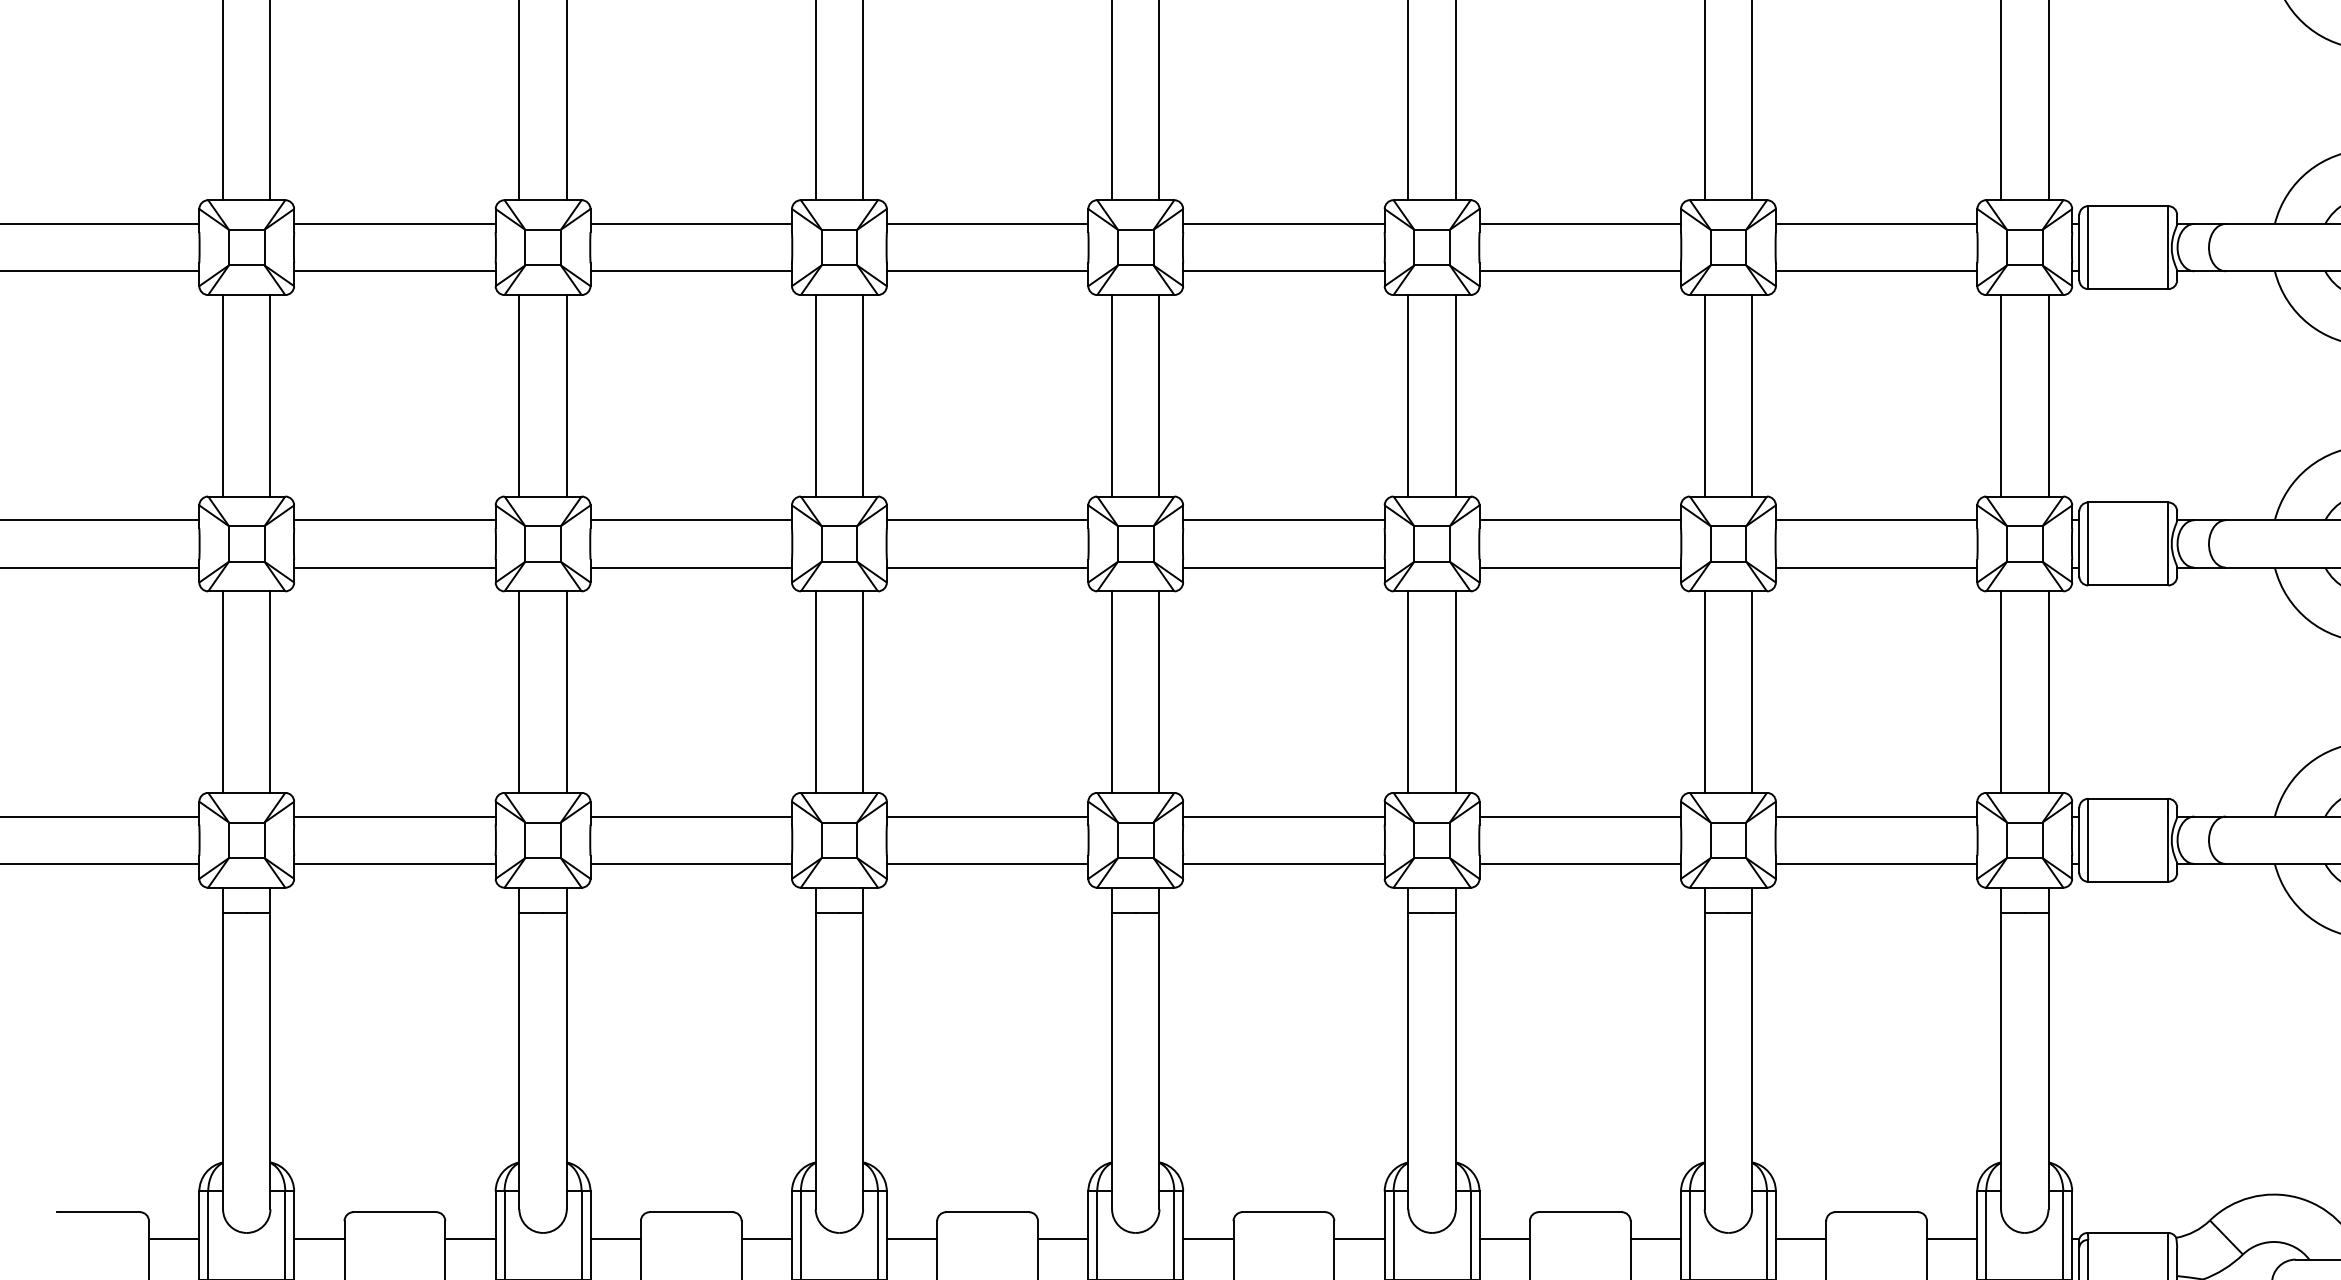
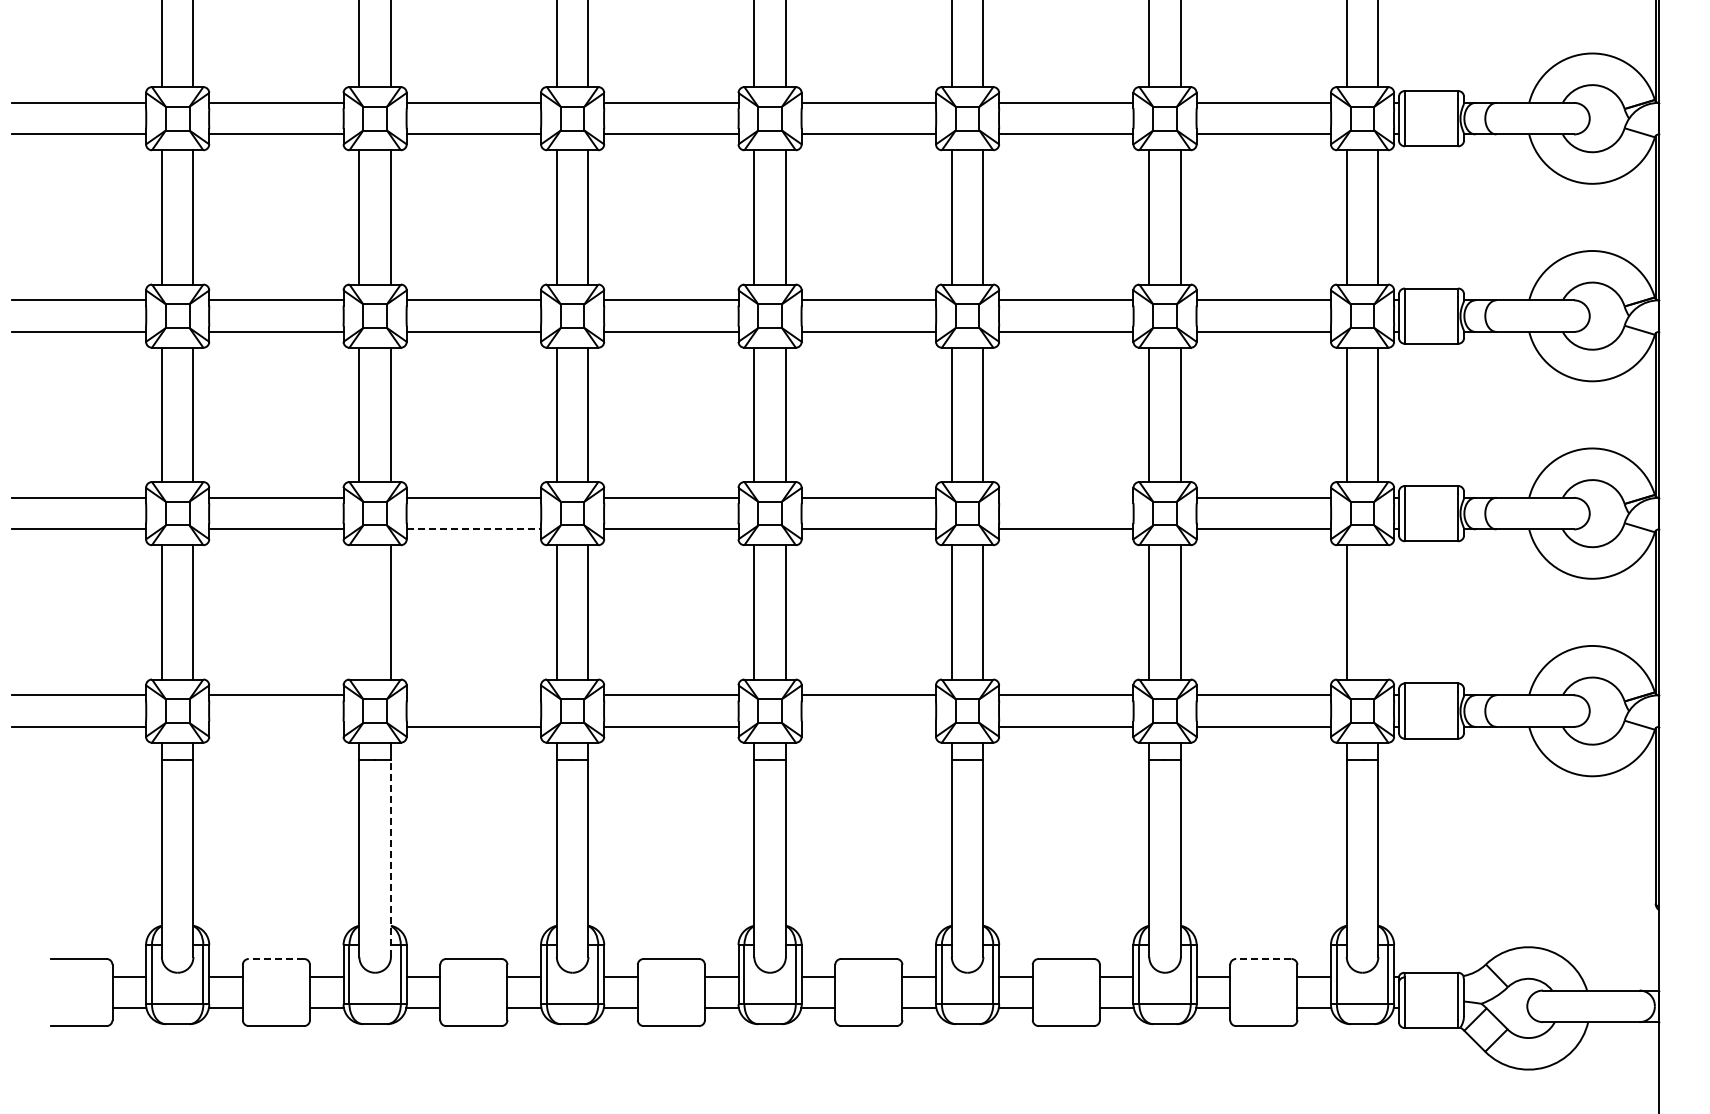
line: (1580, 519) -> (1066, 497), removed
line: (692, 567) -> (474, 529), solid -> dashed
line: (519, 692) -> (359, 612), removed
line: (2048, 692) -> (1378, 612), removed
line: (690, 816) -> (473, 695), removed
line: (395, 863) -> (276, 726), removed
line: (1283, 863) -> (868, 726), removed
line: (566, 1061) -> (390, 858), solid -> dashed
line: (395, 1211) -> (276, 958), solid -> dashed
line: (1876, 1211) -> (1263, 958), solid -> dashed

